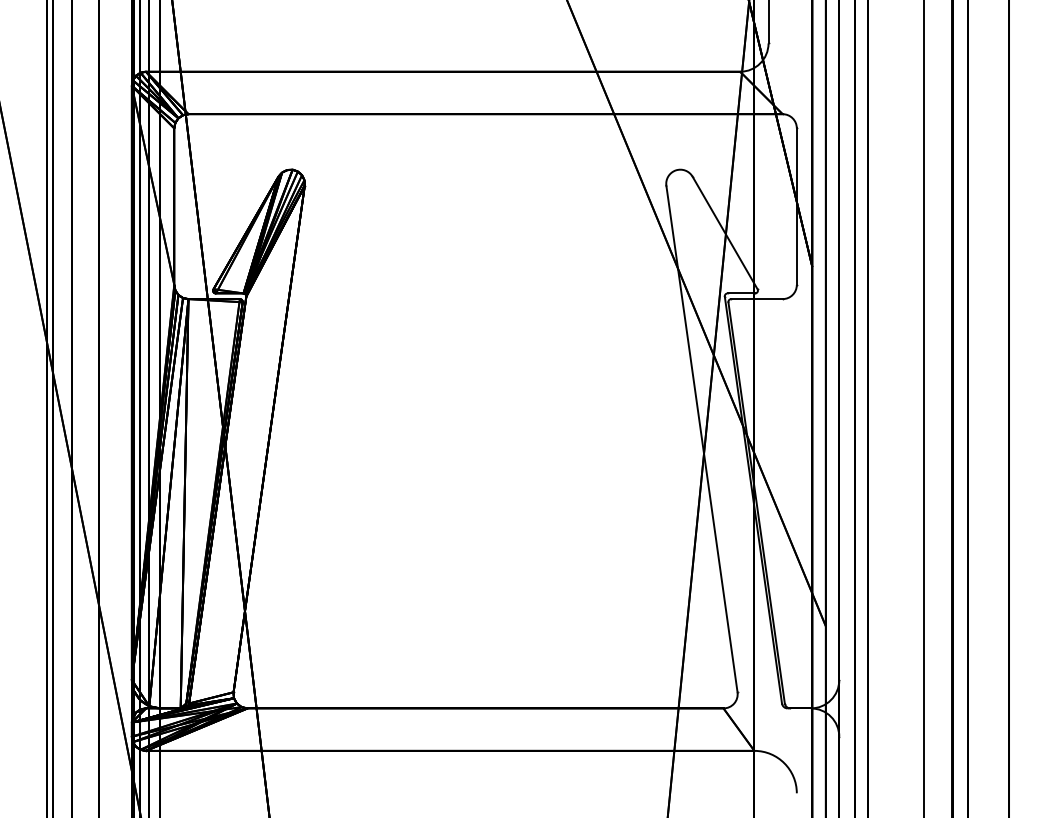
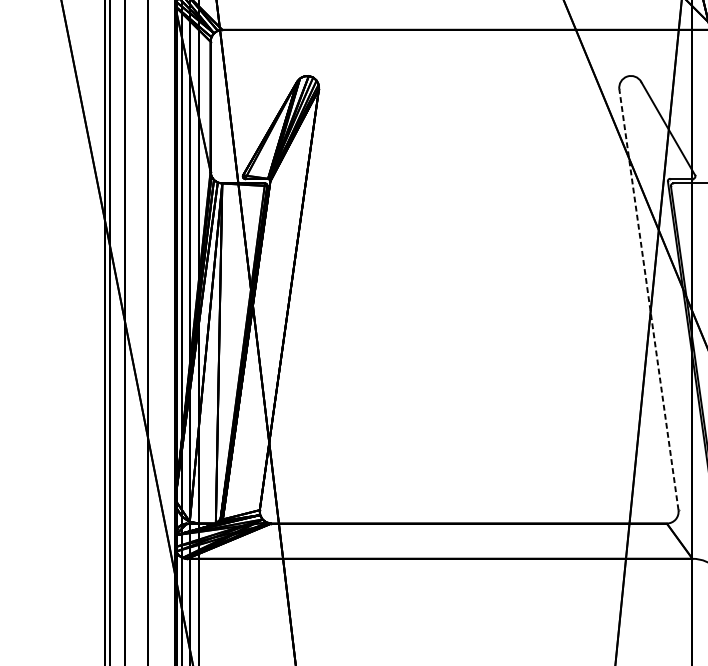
line: (701, 439) -> (648, 300), solid -> dashed

